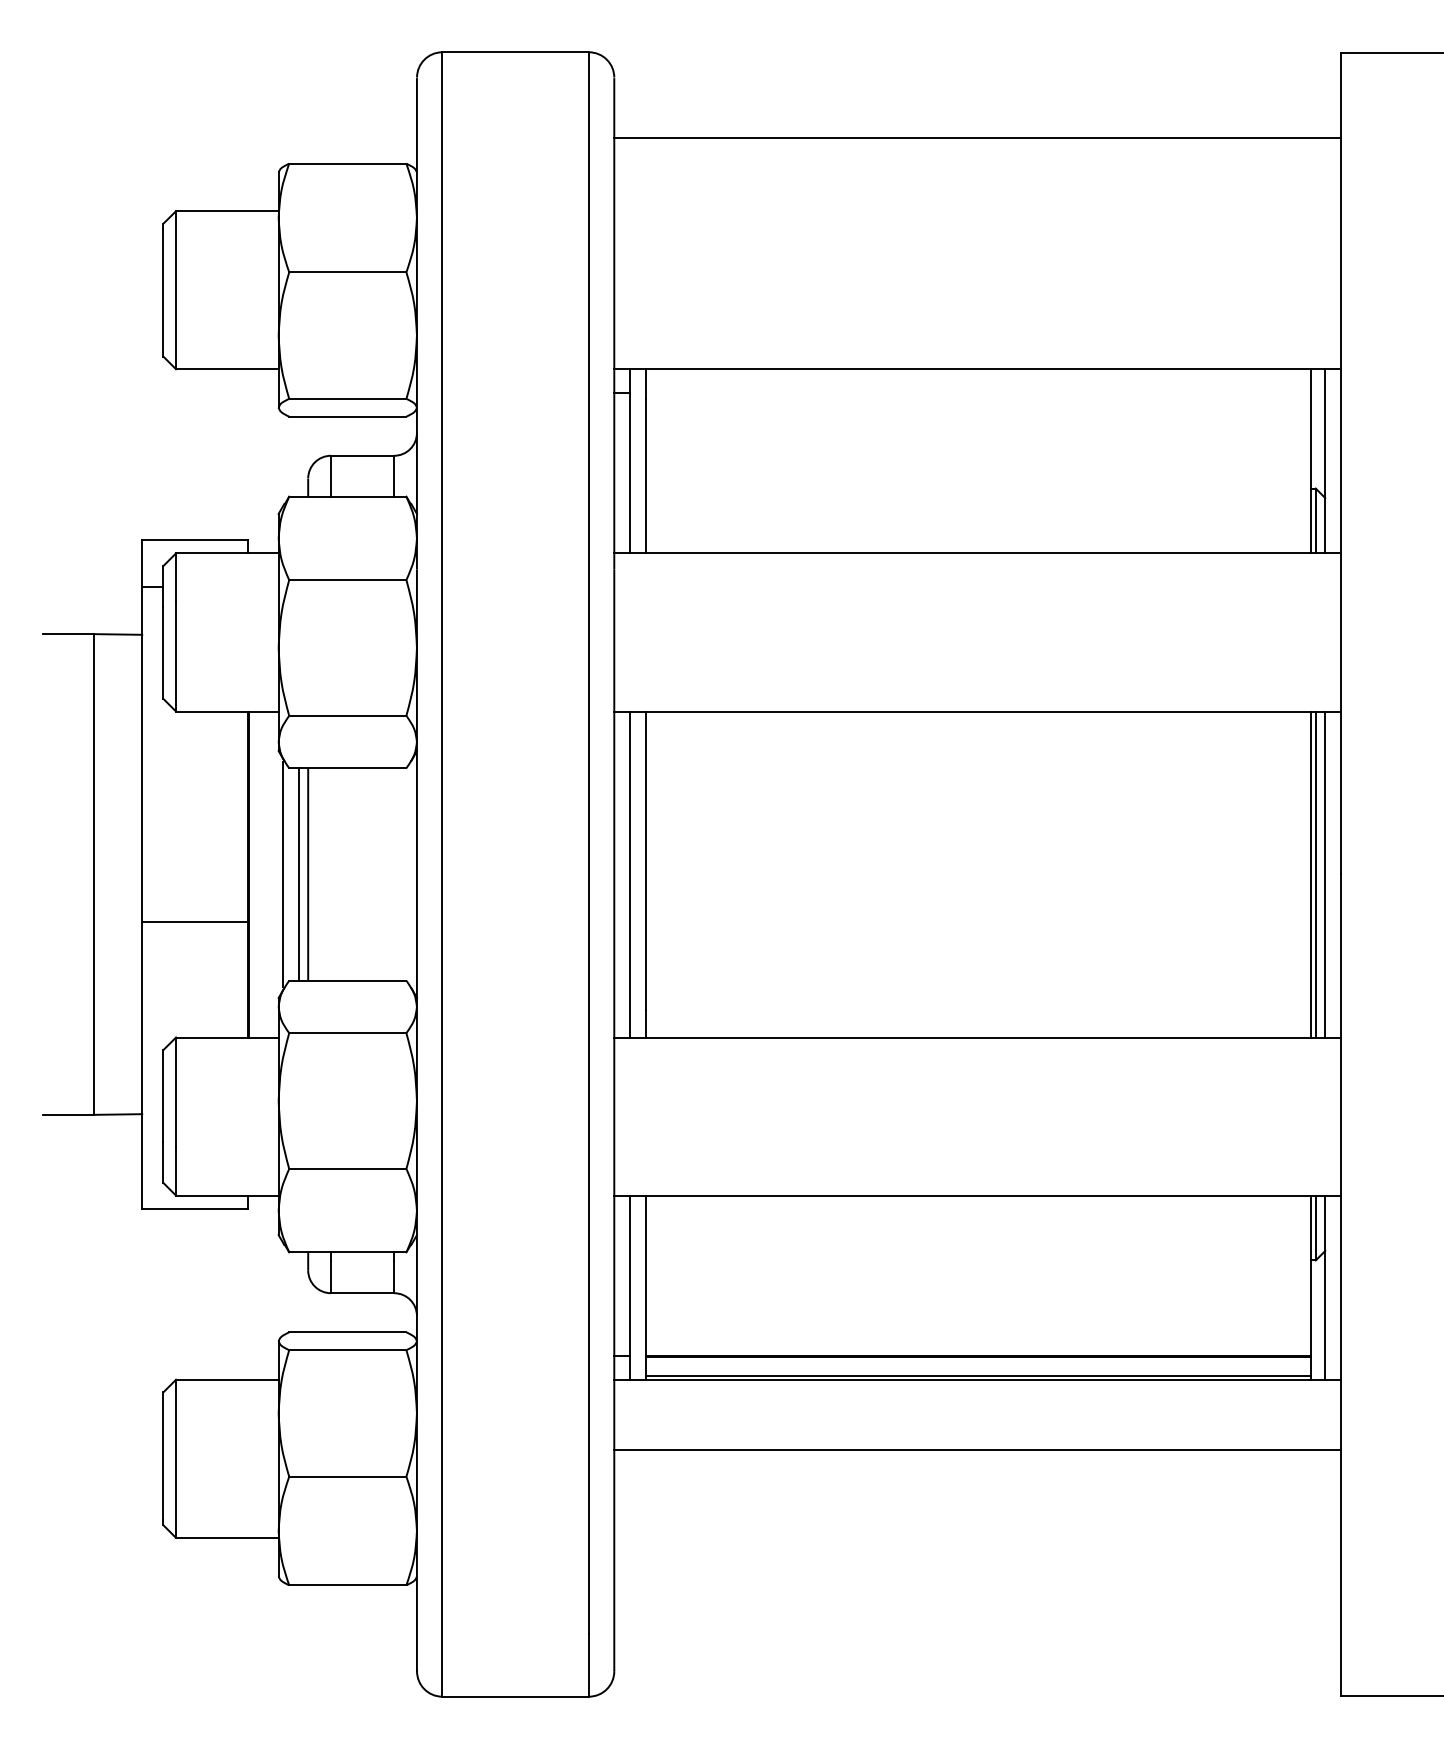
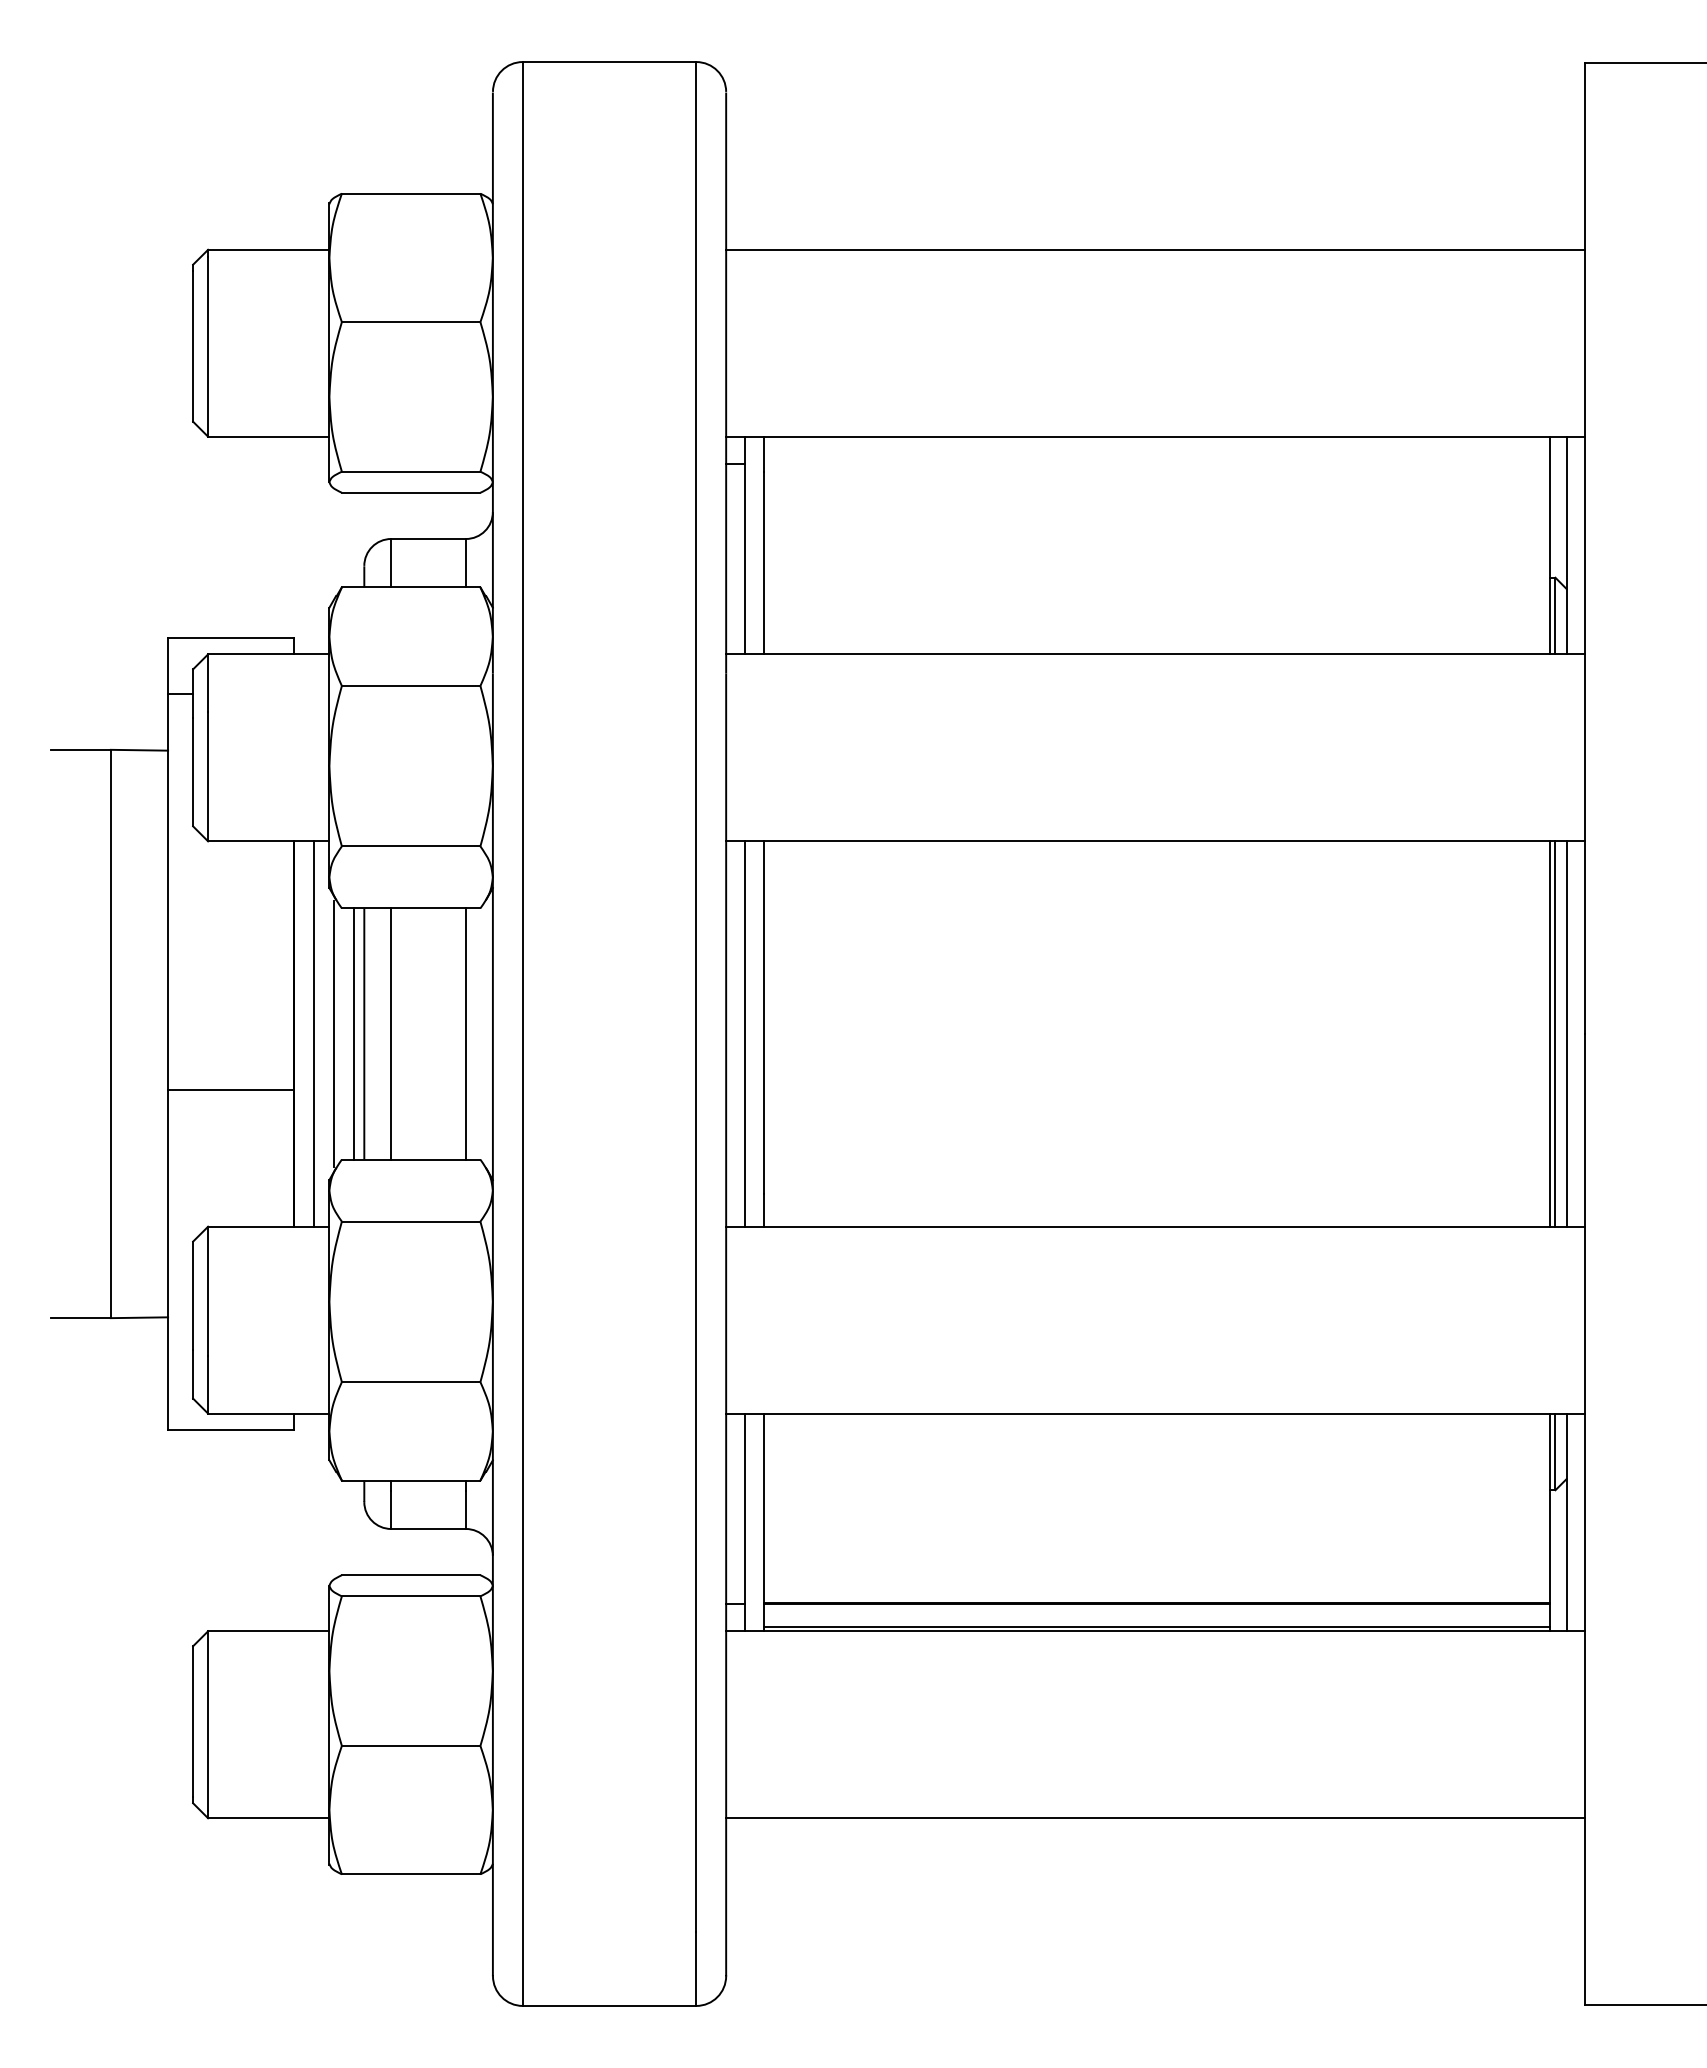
line: (977, 137) -> (1155, 249), moved
line: (265, 874) -> (313, 1033), added
line: (331, 874) -> (391, 1033), added
line: (393, 874) -> (465, 1033), added
line: (977, 1450) -> (1155, 1818), moved

